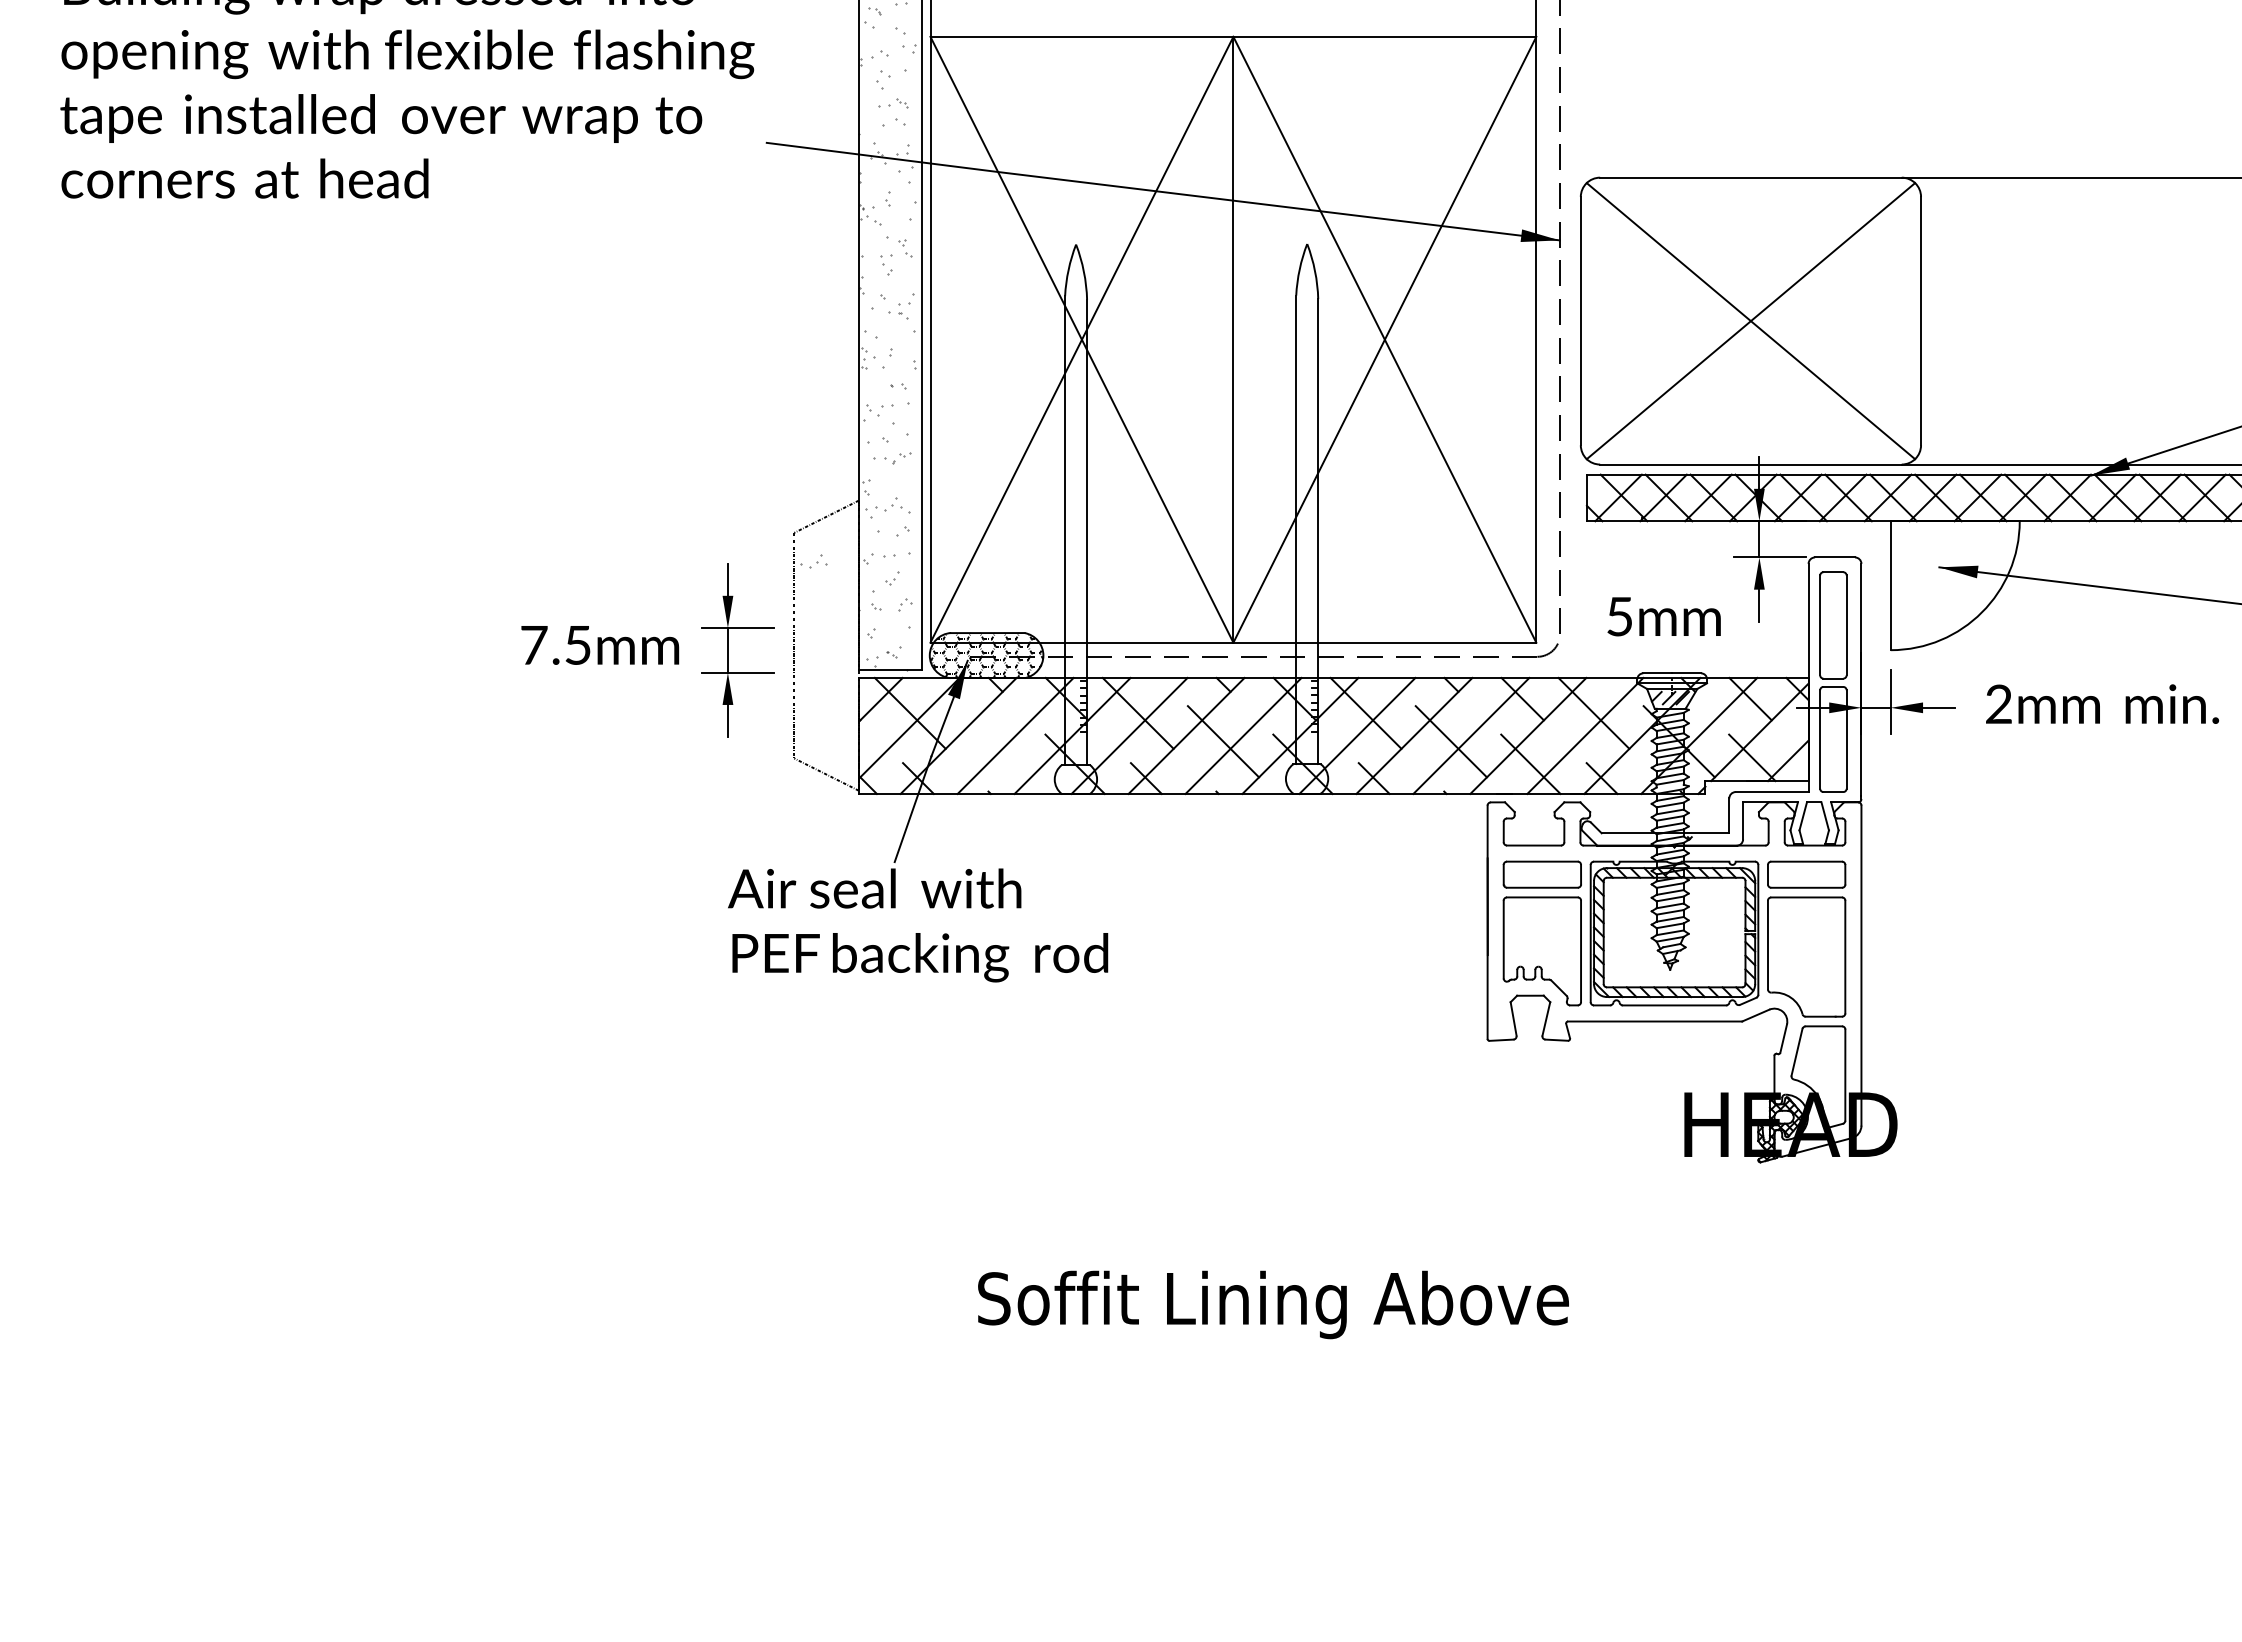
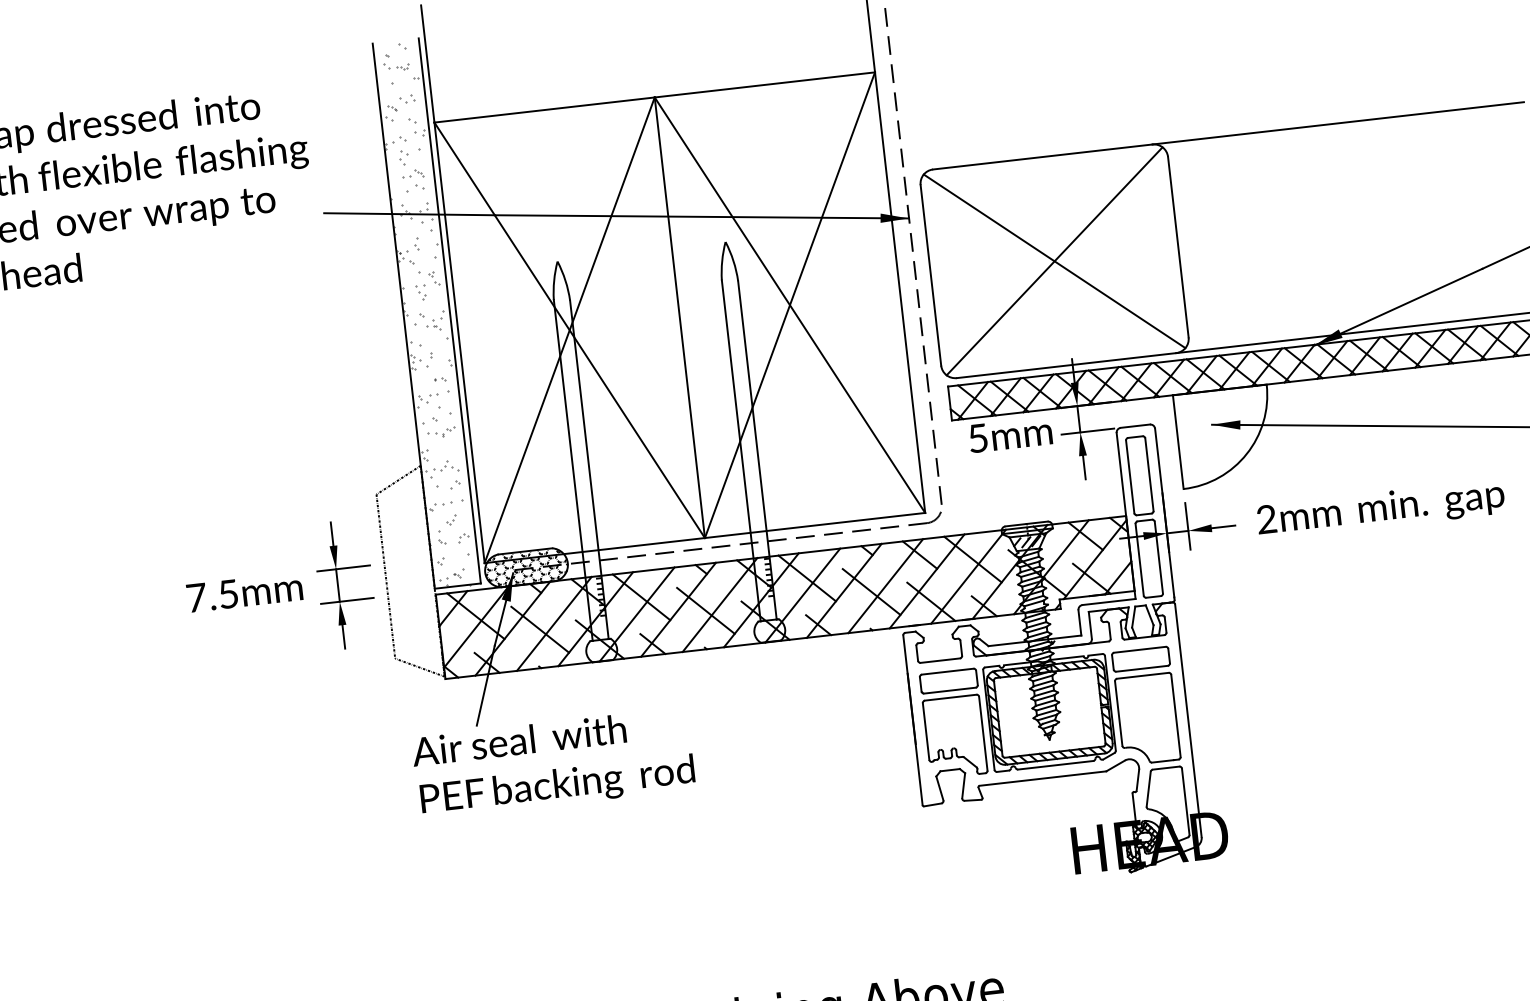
part: (813, 561) -> (392, 513), removed
text: (1663, 616) -> (1009, 434), moved
line: (995, 741) -> (540, 629), added
text: (918, 925) -> (553, 763), moved

